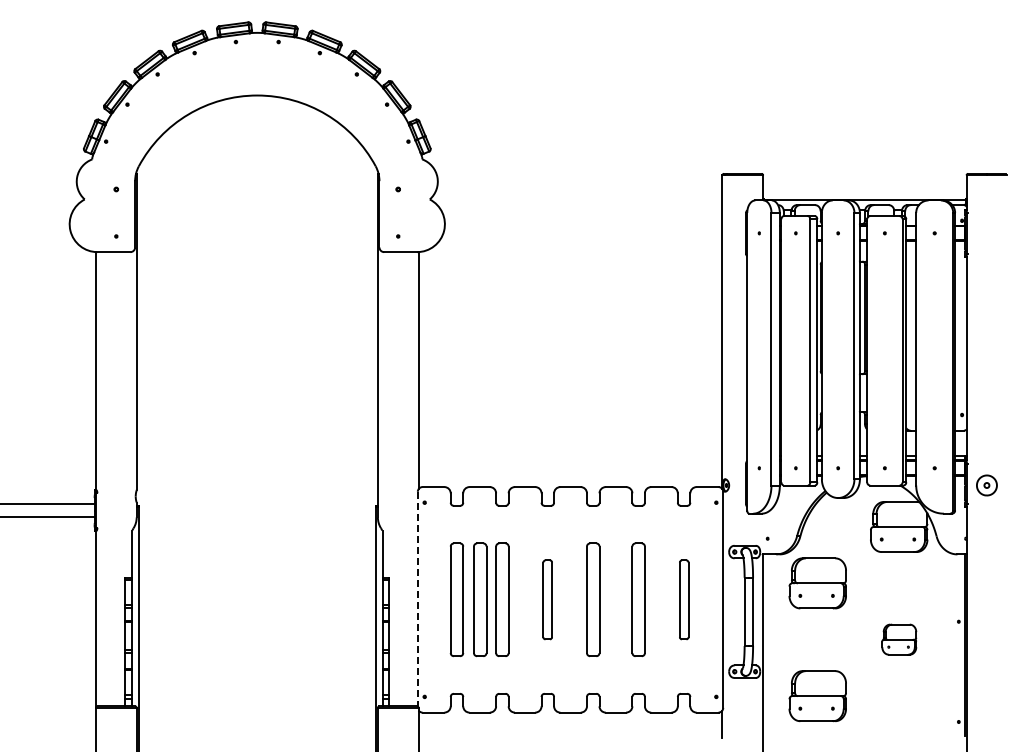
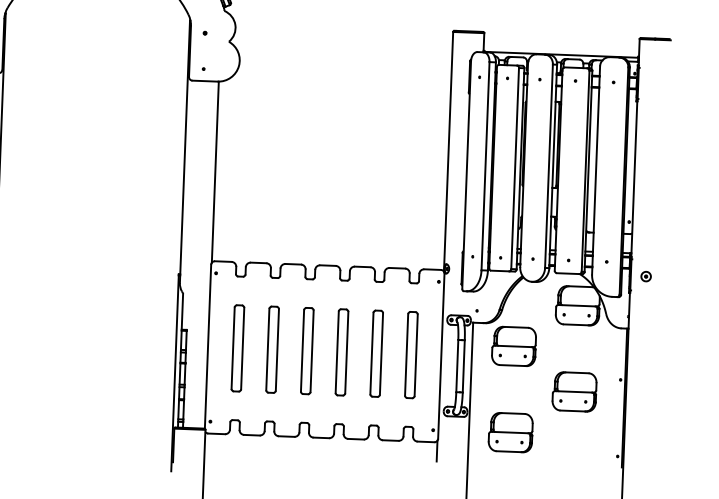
part: (986, 485) -> (645, 276), size x0.62
line: (417, 599) -> (207, 347), dashed -> solid
part: (480, 599) -> (255, 348), removed
part: (547, 599) -> (307, 350), size x1.43
part: (684, 599) -> (411, 354), size x1.43
part: (899, 639) -> (574, 391), size x1.67

